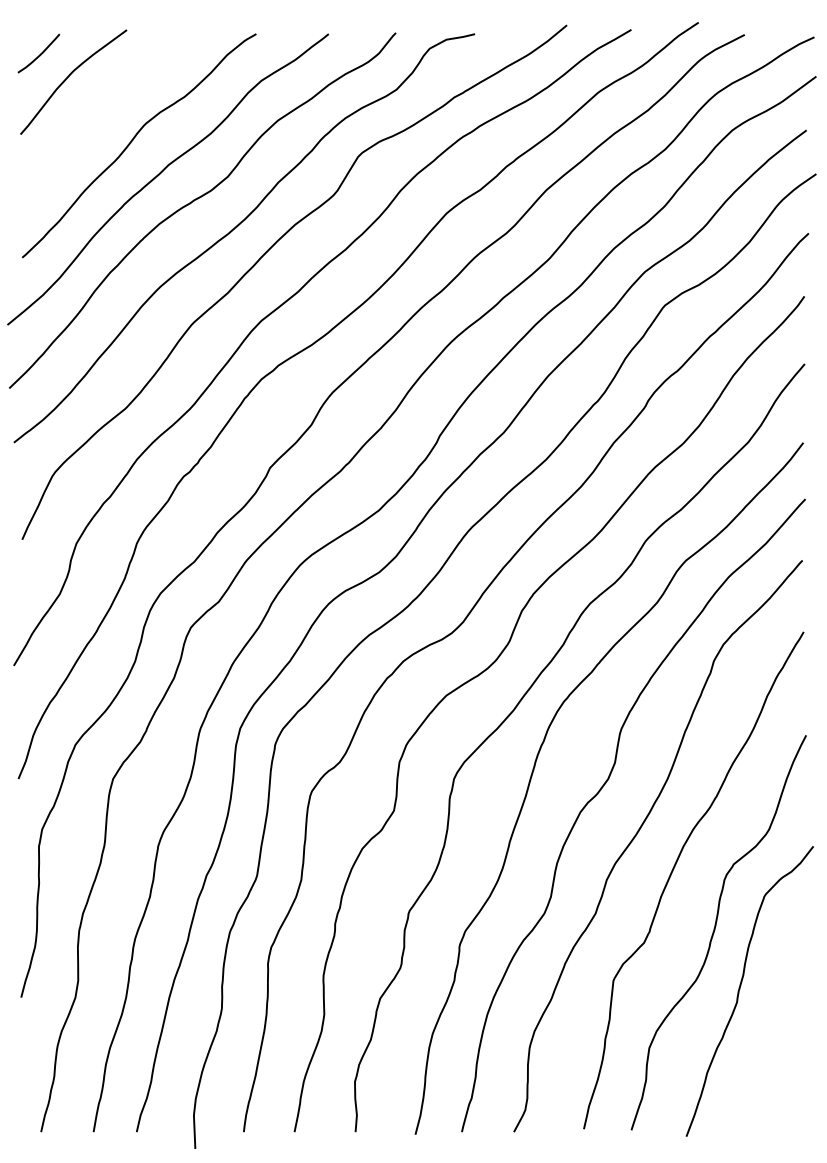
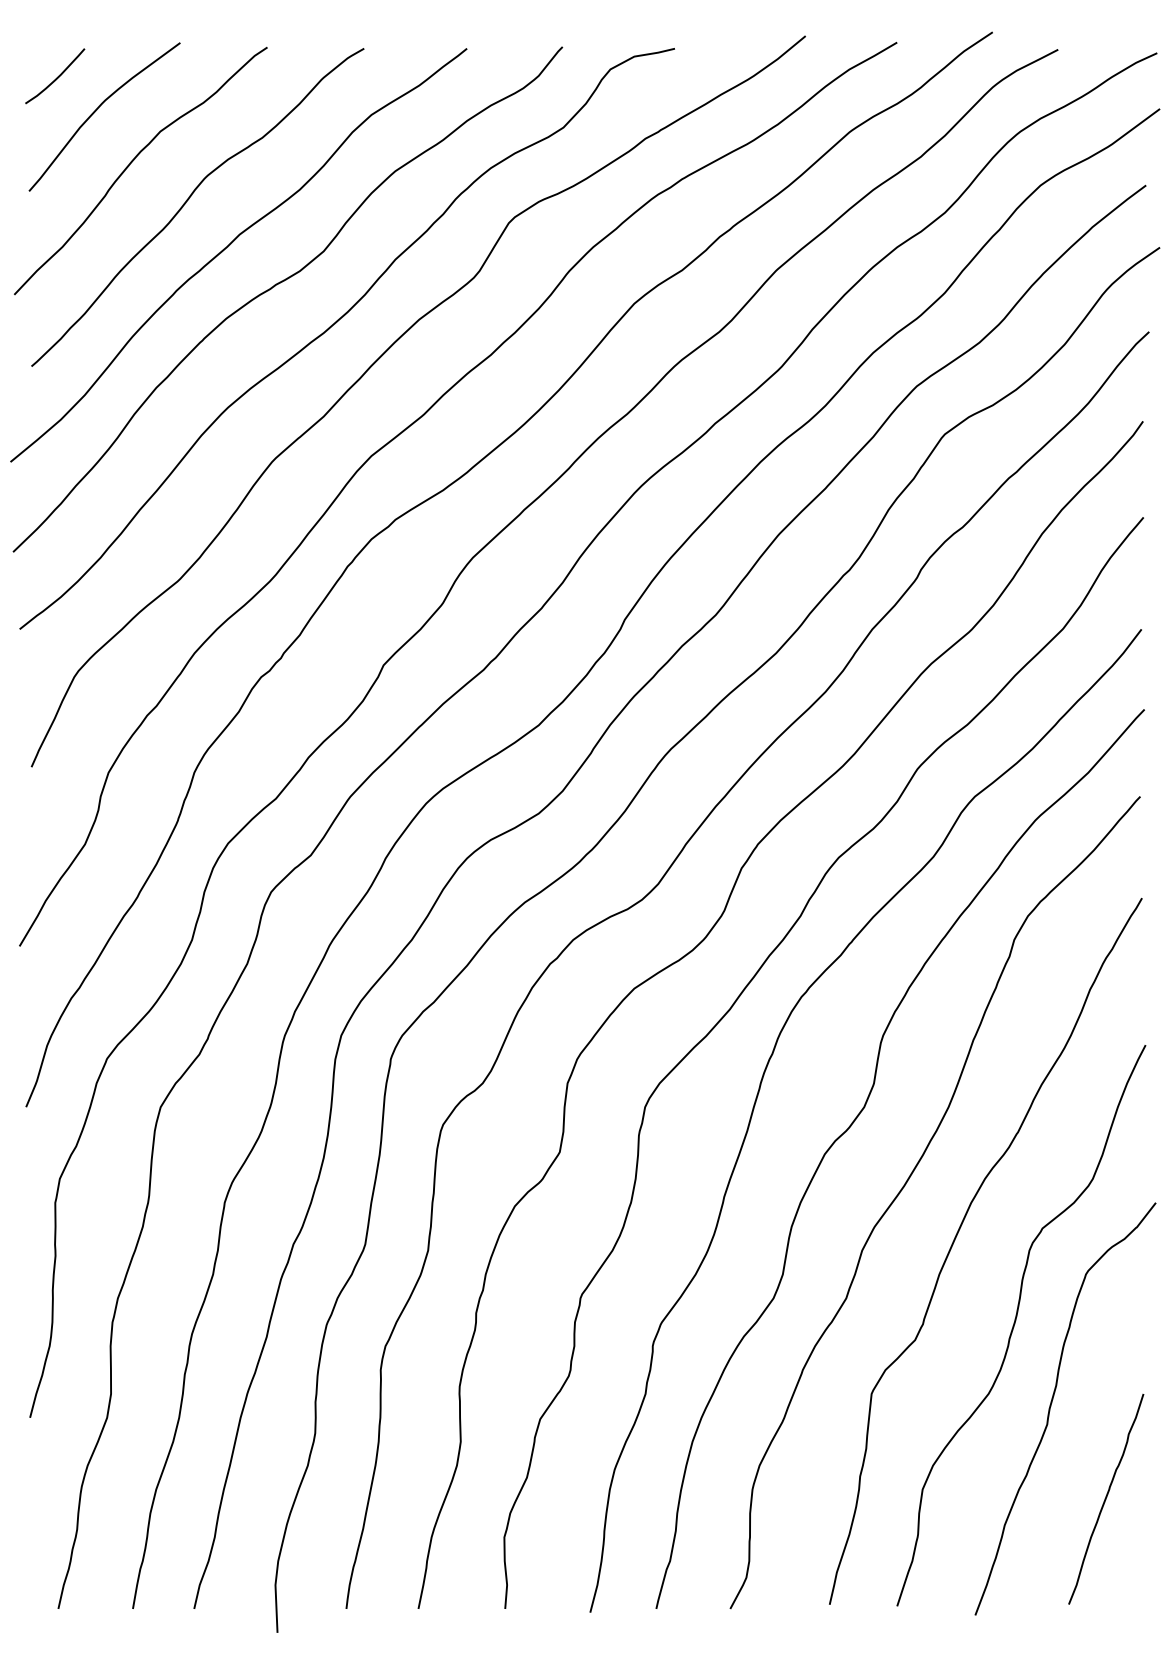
curve: (93, 114) -> (132, 162), added
curve: (778, 1054) -> (1106, 1498), added

